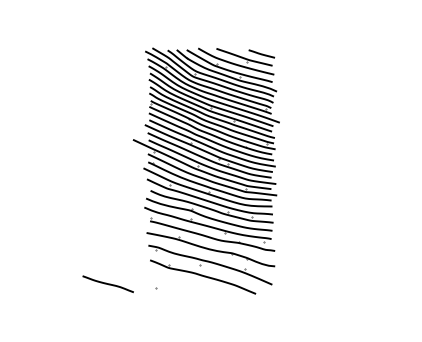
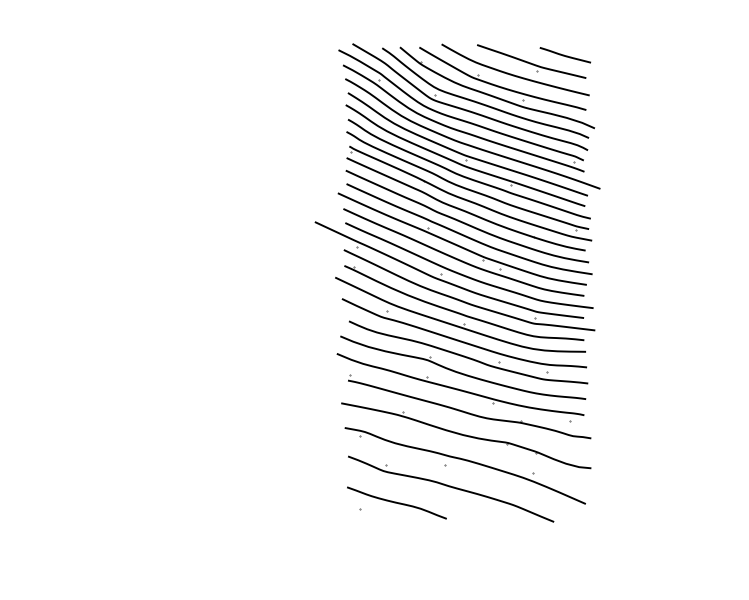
curve: (107, 283) -> (395, 501), moved

